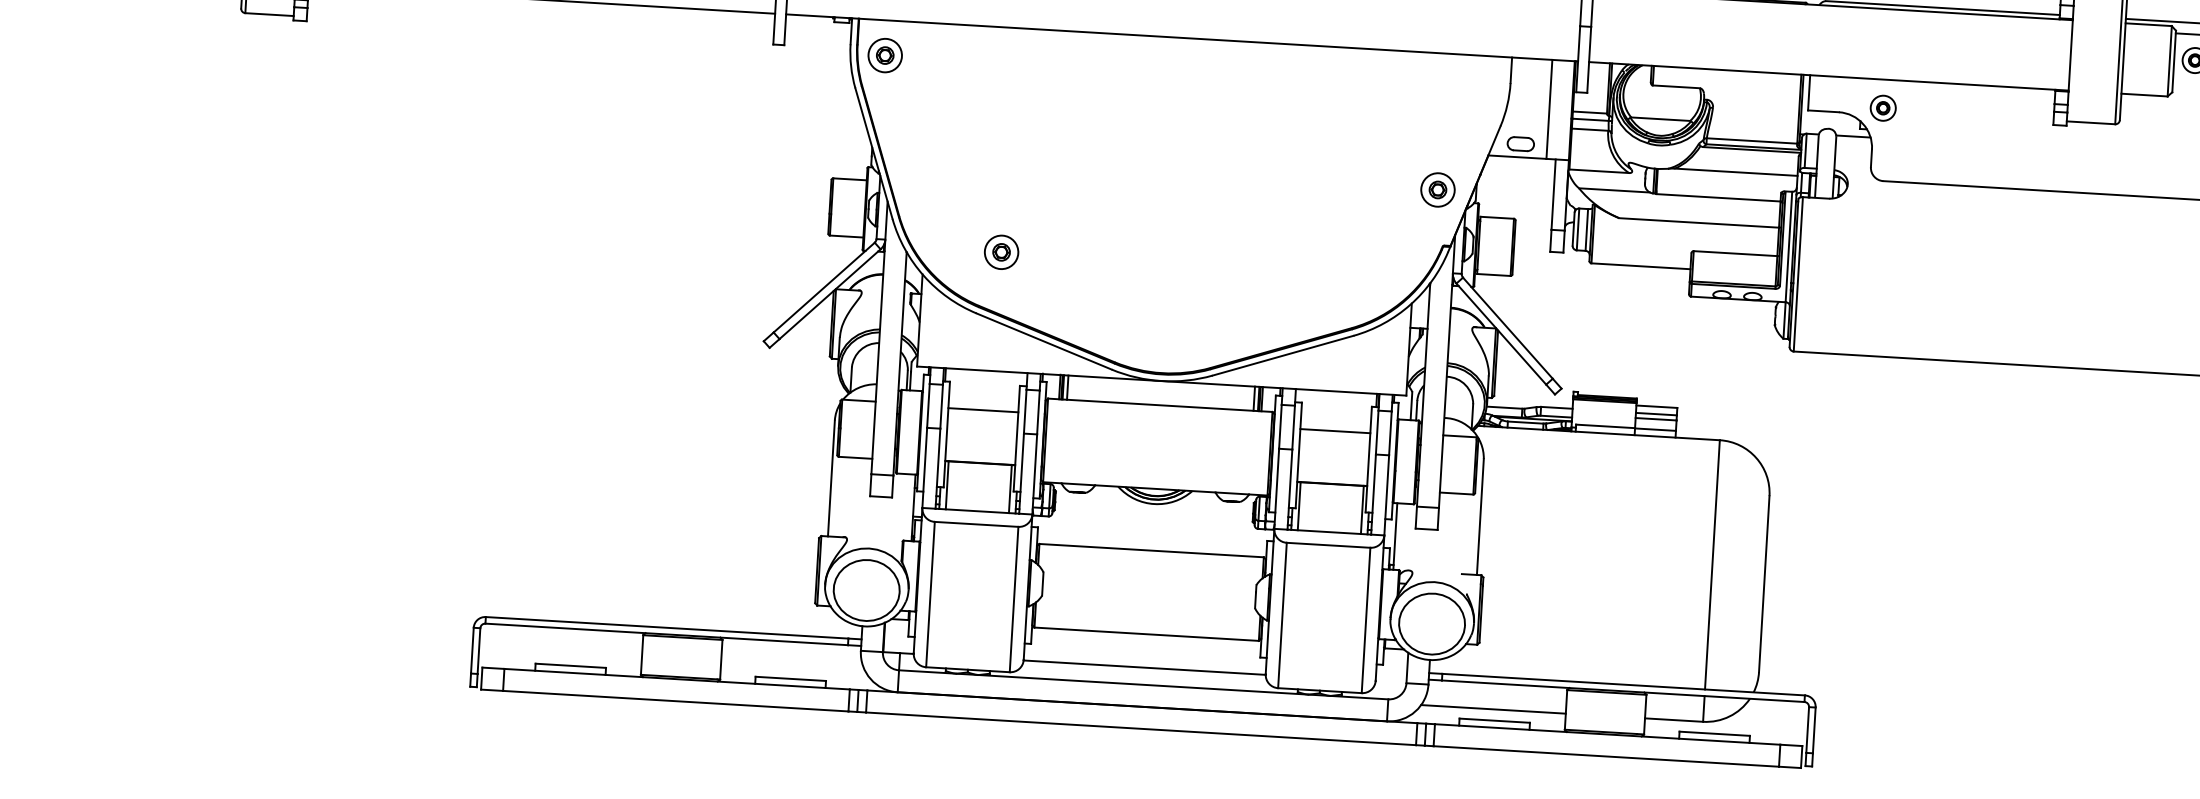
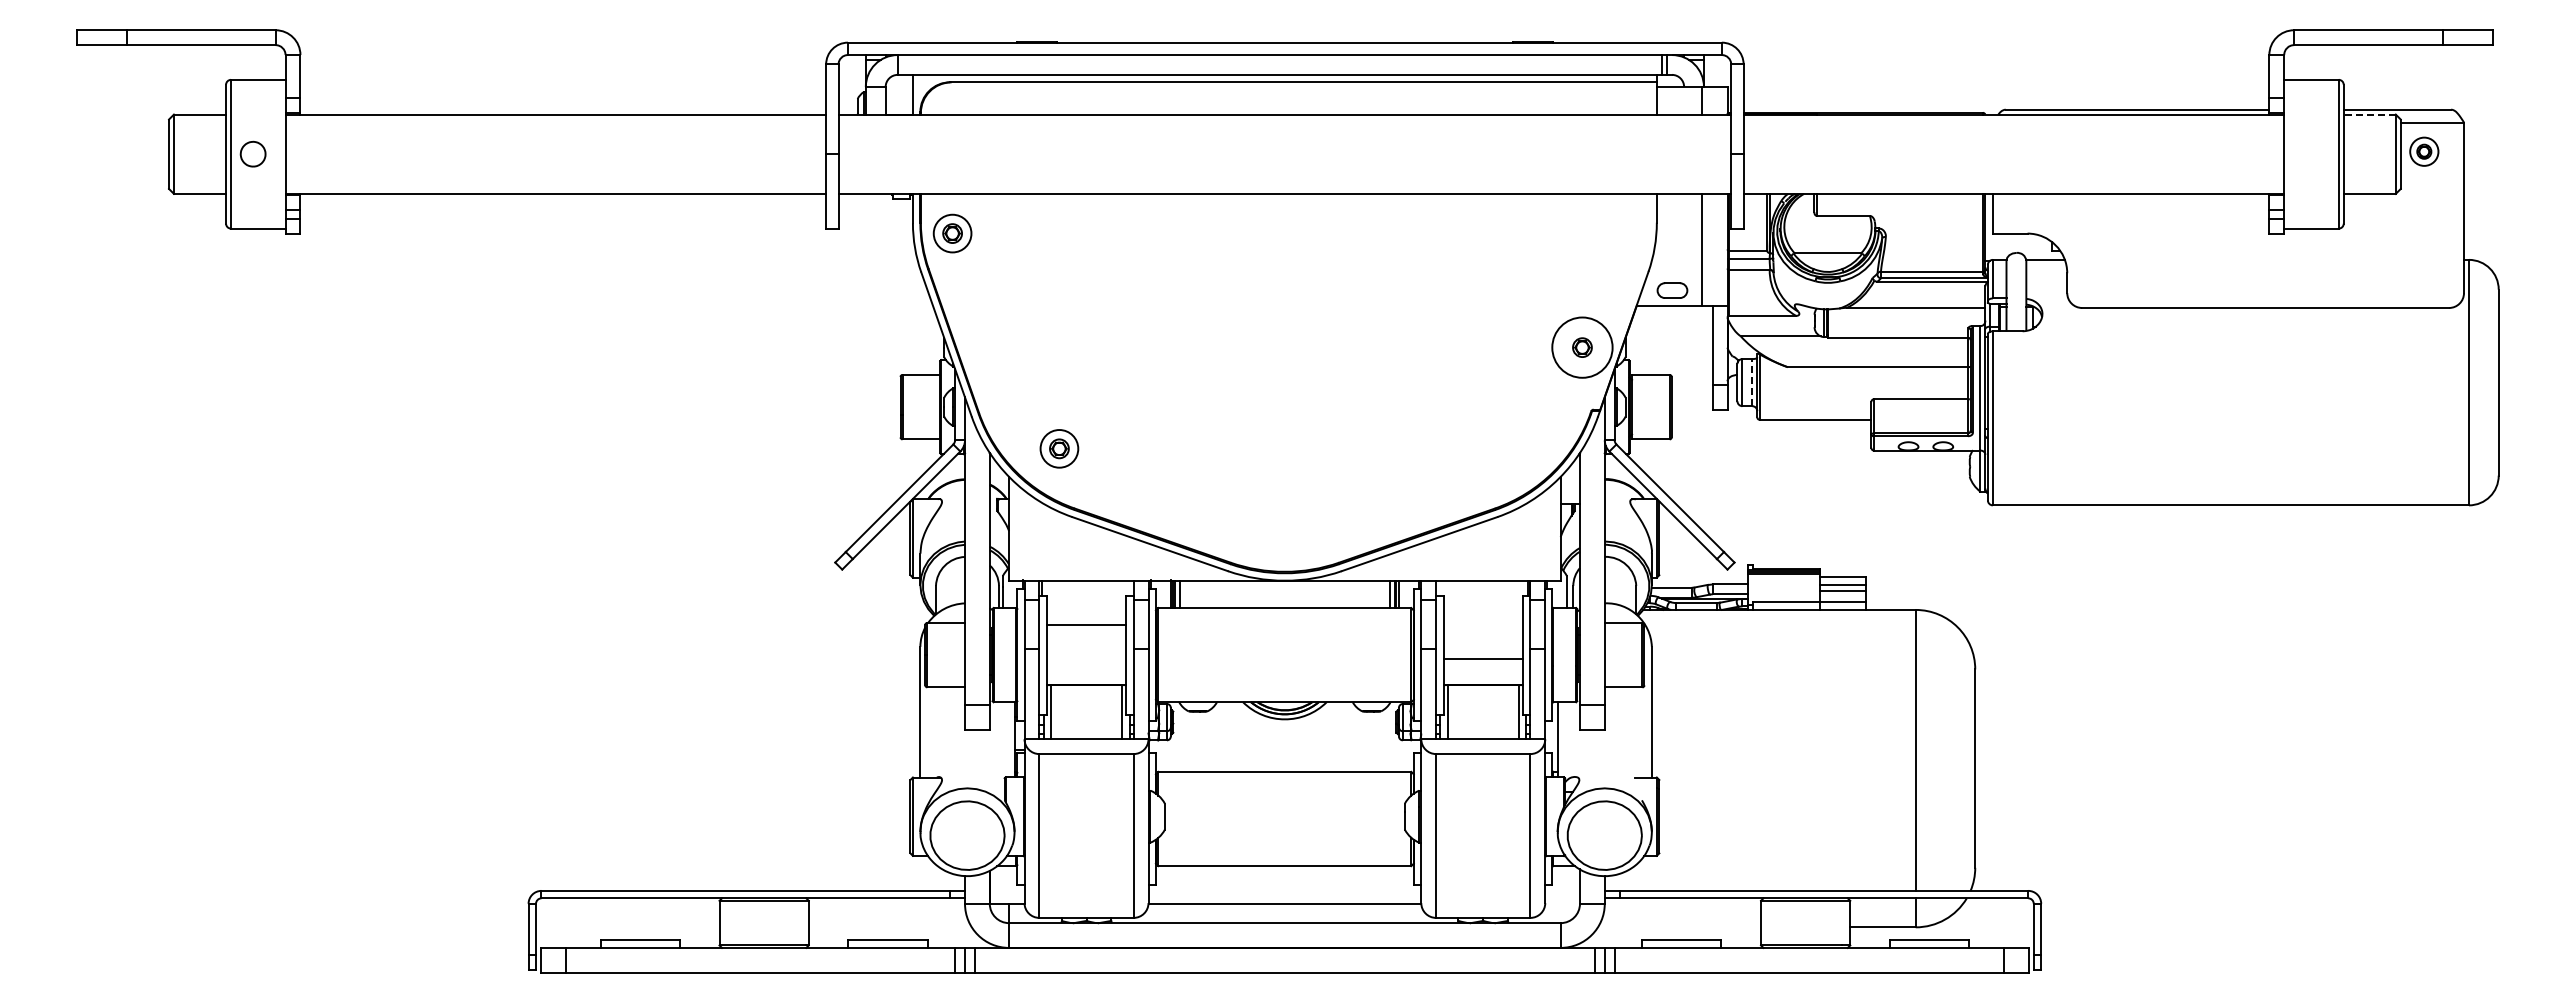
line: (2148, 24) -> (2369, 114), solid -> dashed
part: (1883, 108) -> (2077, 226), removed
circle: (1438, 189) -> (1582, 347), size x1.6
line: (1587, 229) -> (1752, 382), solid -> dashed
part: (1001, 252) -> (1059, 448), moved
line: (1334, 431) -> (1482, 659), moved
line: (1493, 709) -> (1679, 927), removed

